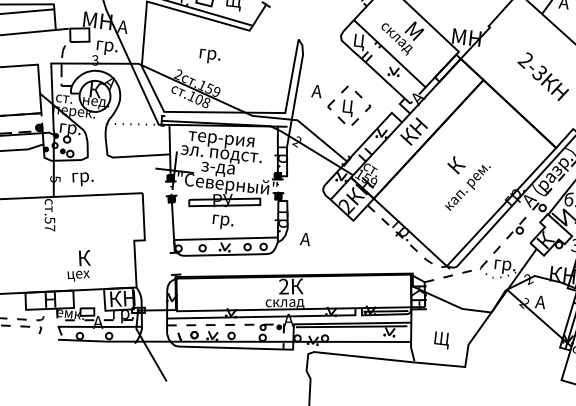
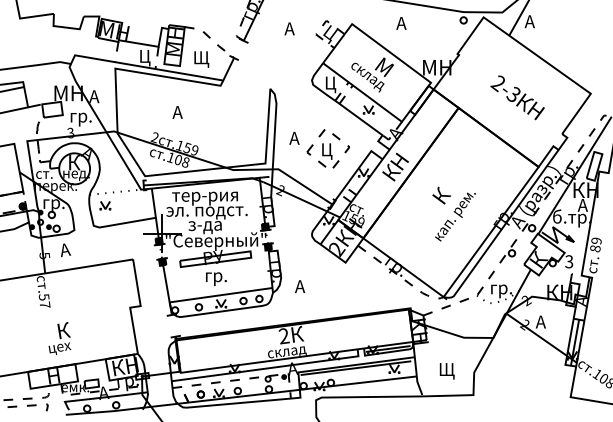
text: (209, 54) -> (183, 114), гр. -> А
part: (121, 136) -> (105, 205), added
text: (82, 178) -> (71, 251), гр. -> А
text: (79, 265) -> (59, 338), moved

